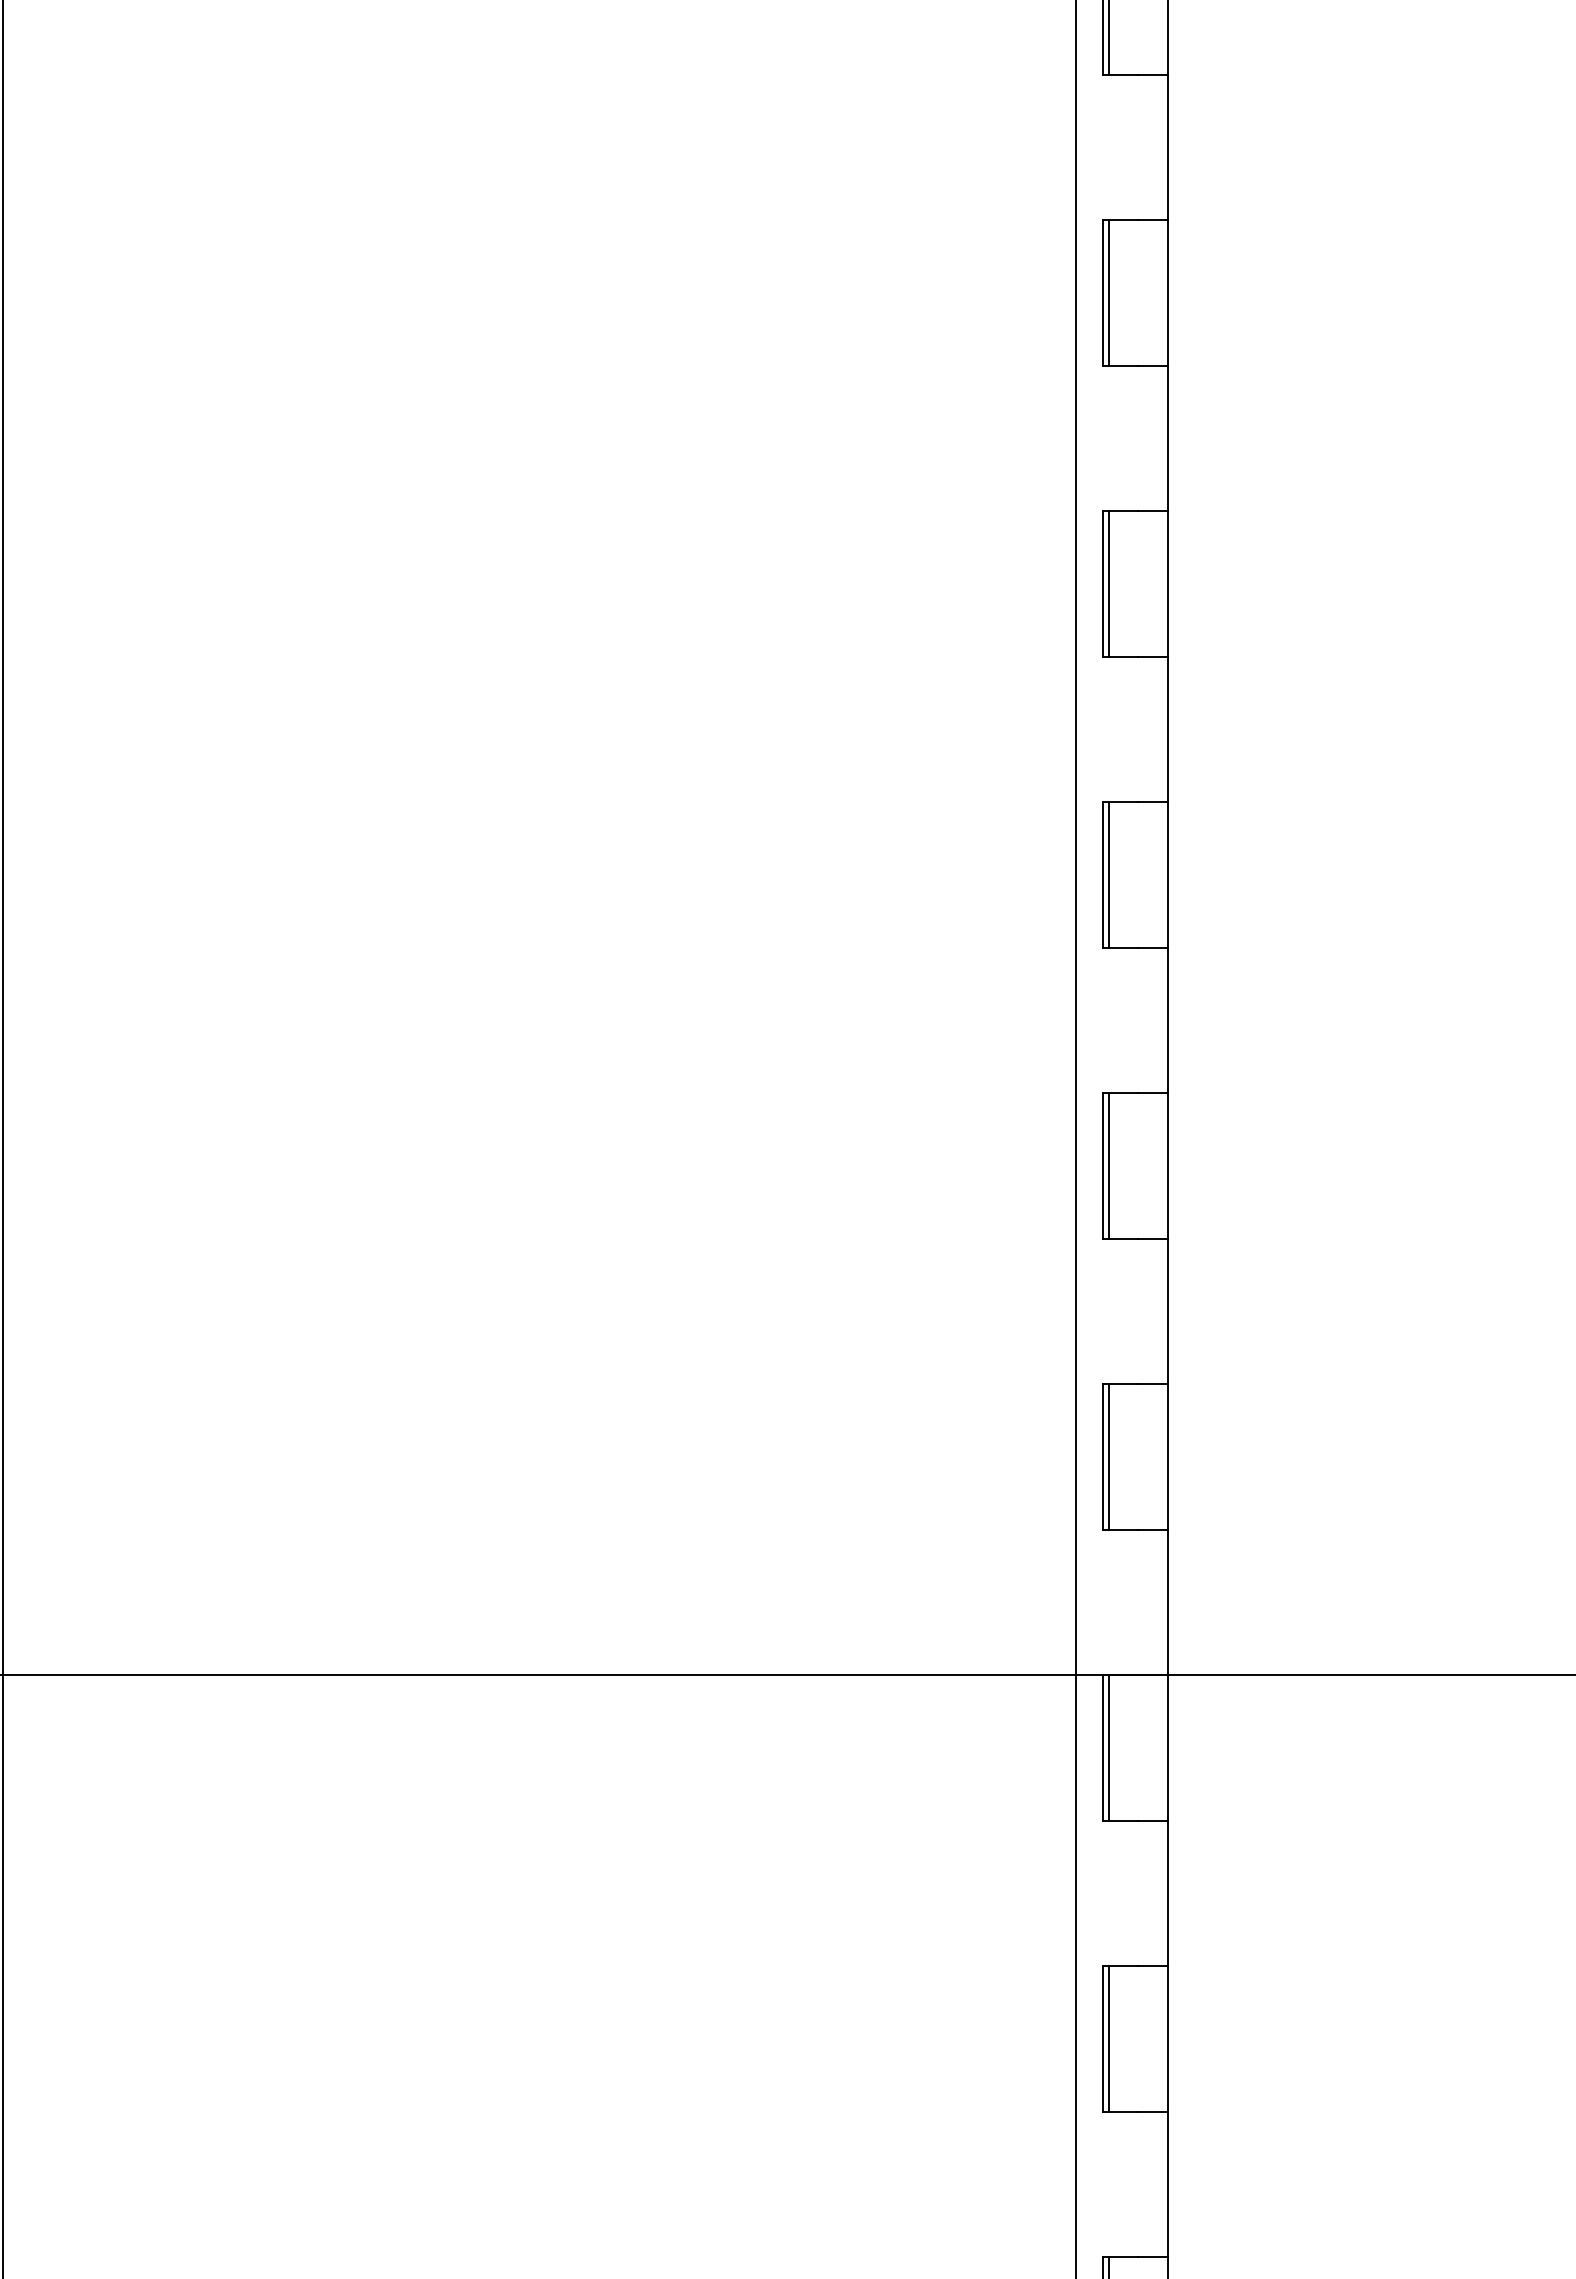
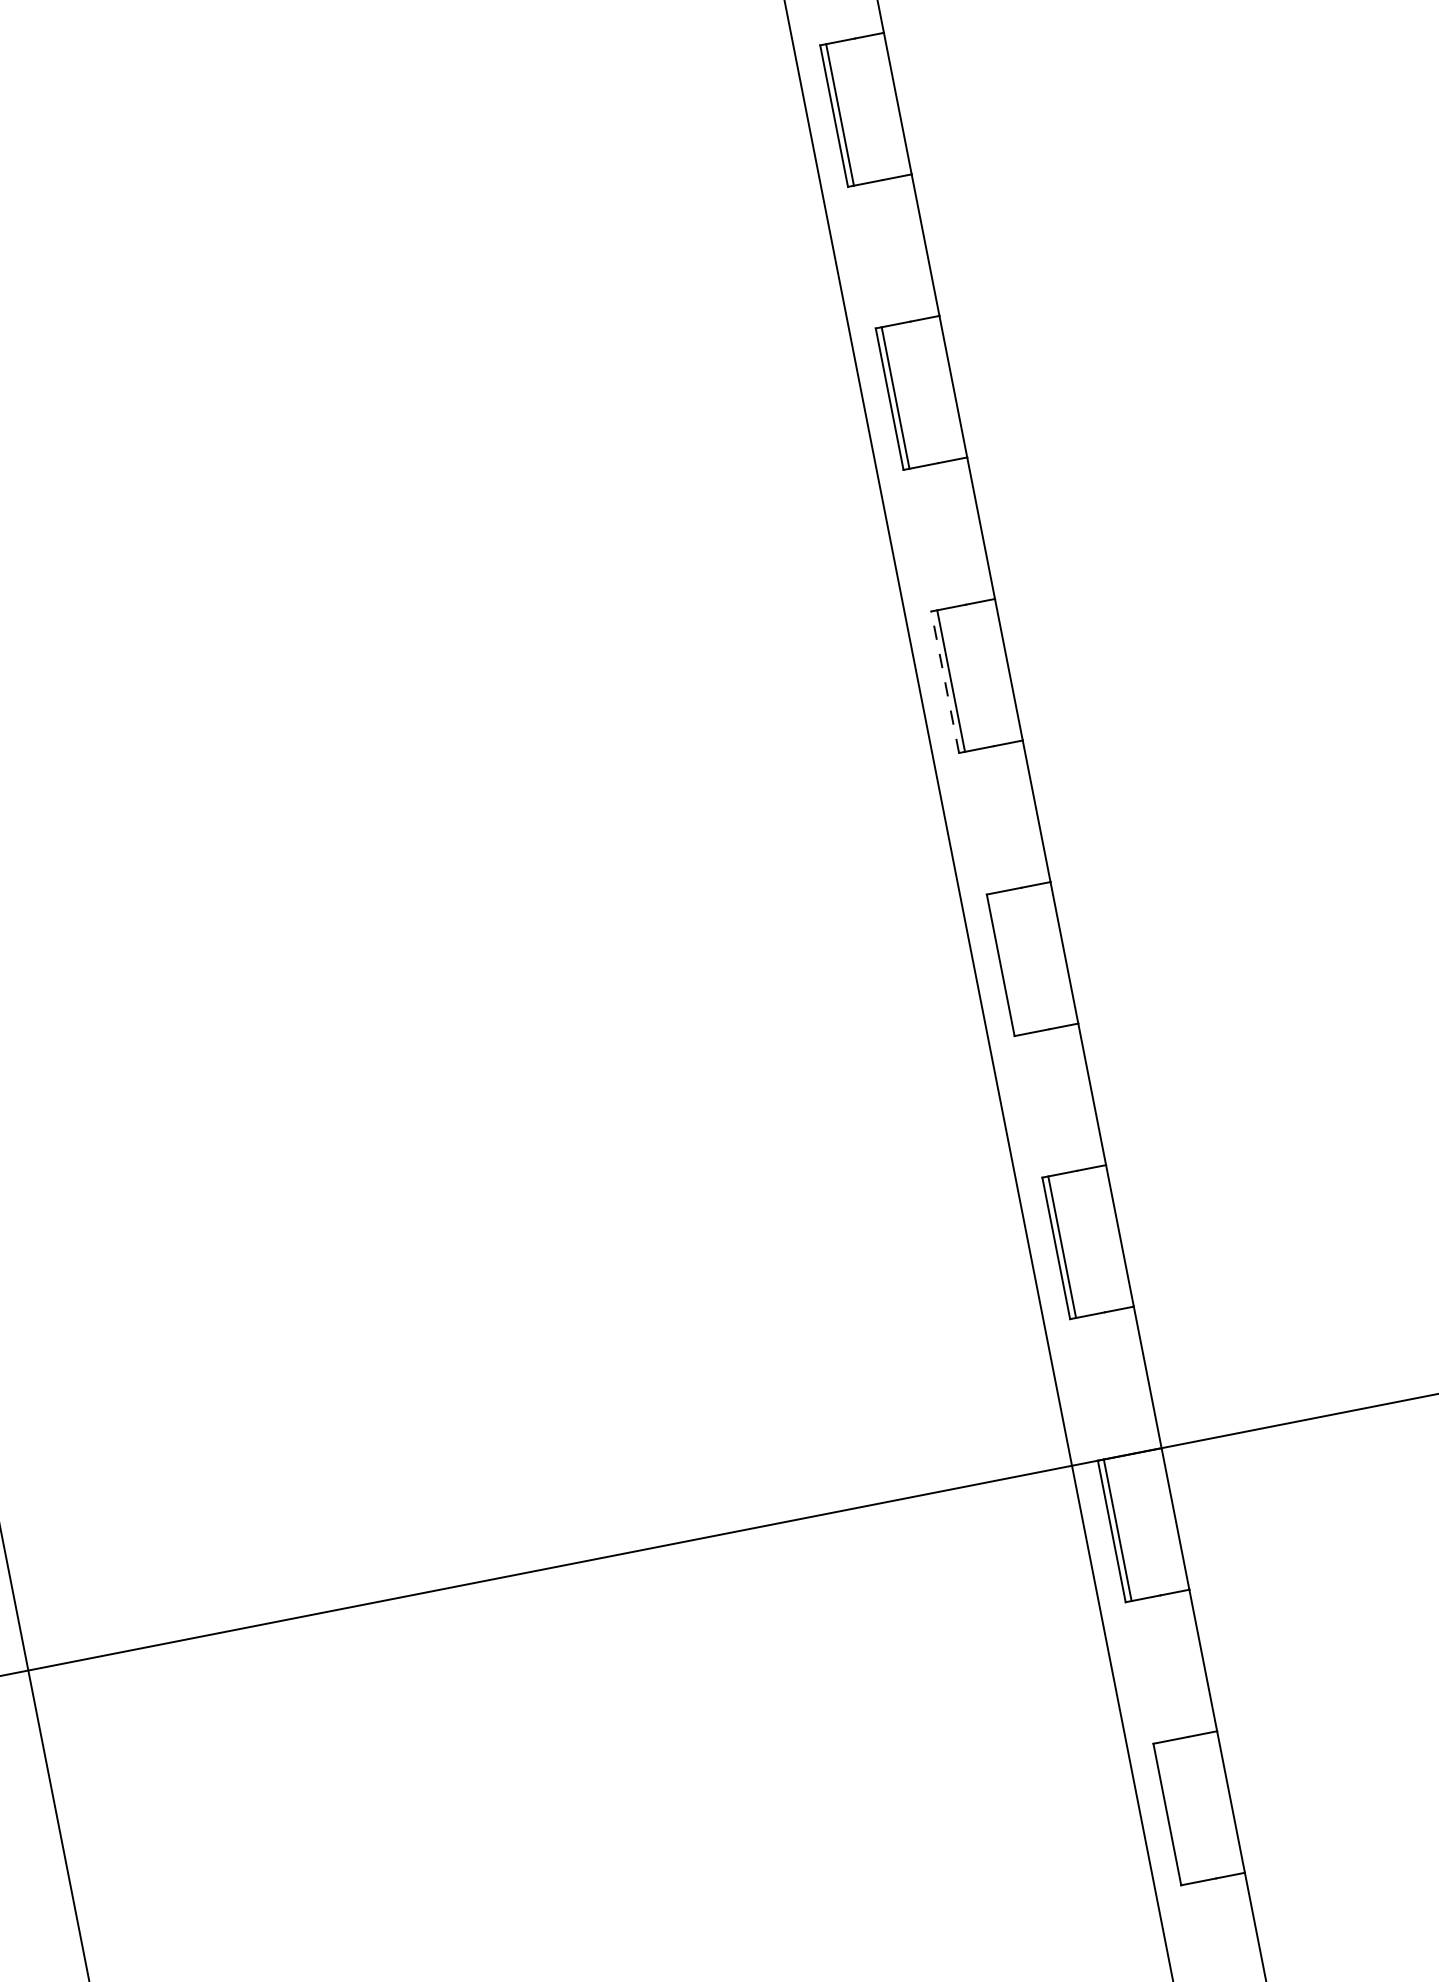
line: (1102, 875) -> (945, 682), solid -> dashed
line: (1108, 1165) -> (1006, 963), removed
line: (1108, 2038) -> (1173, 1812), removed

